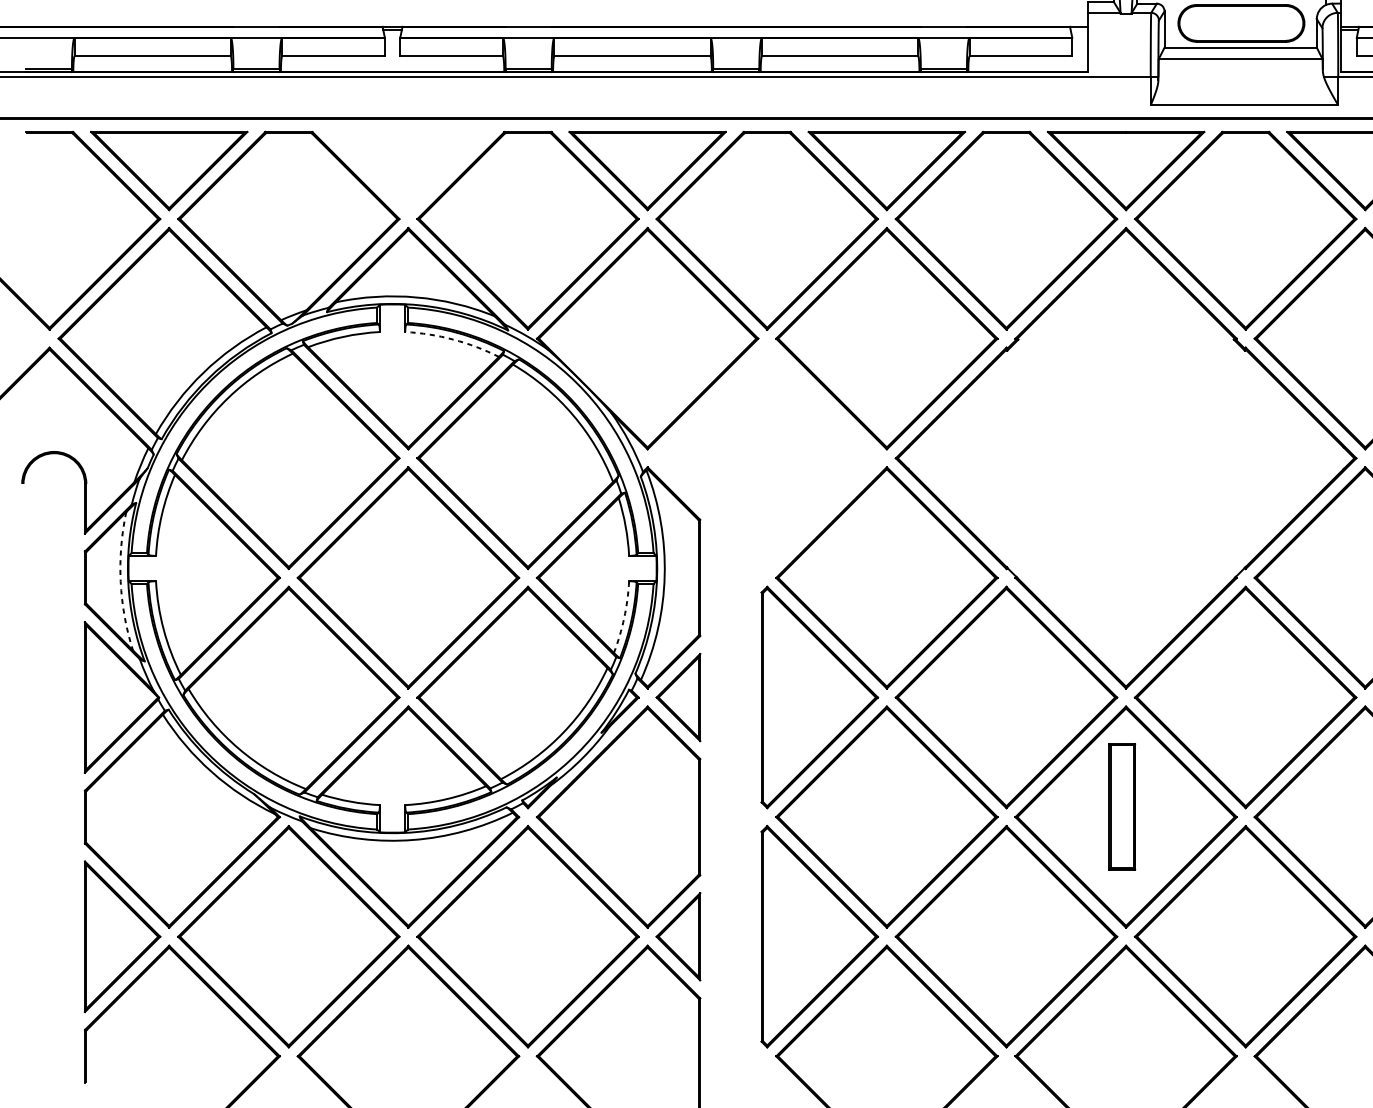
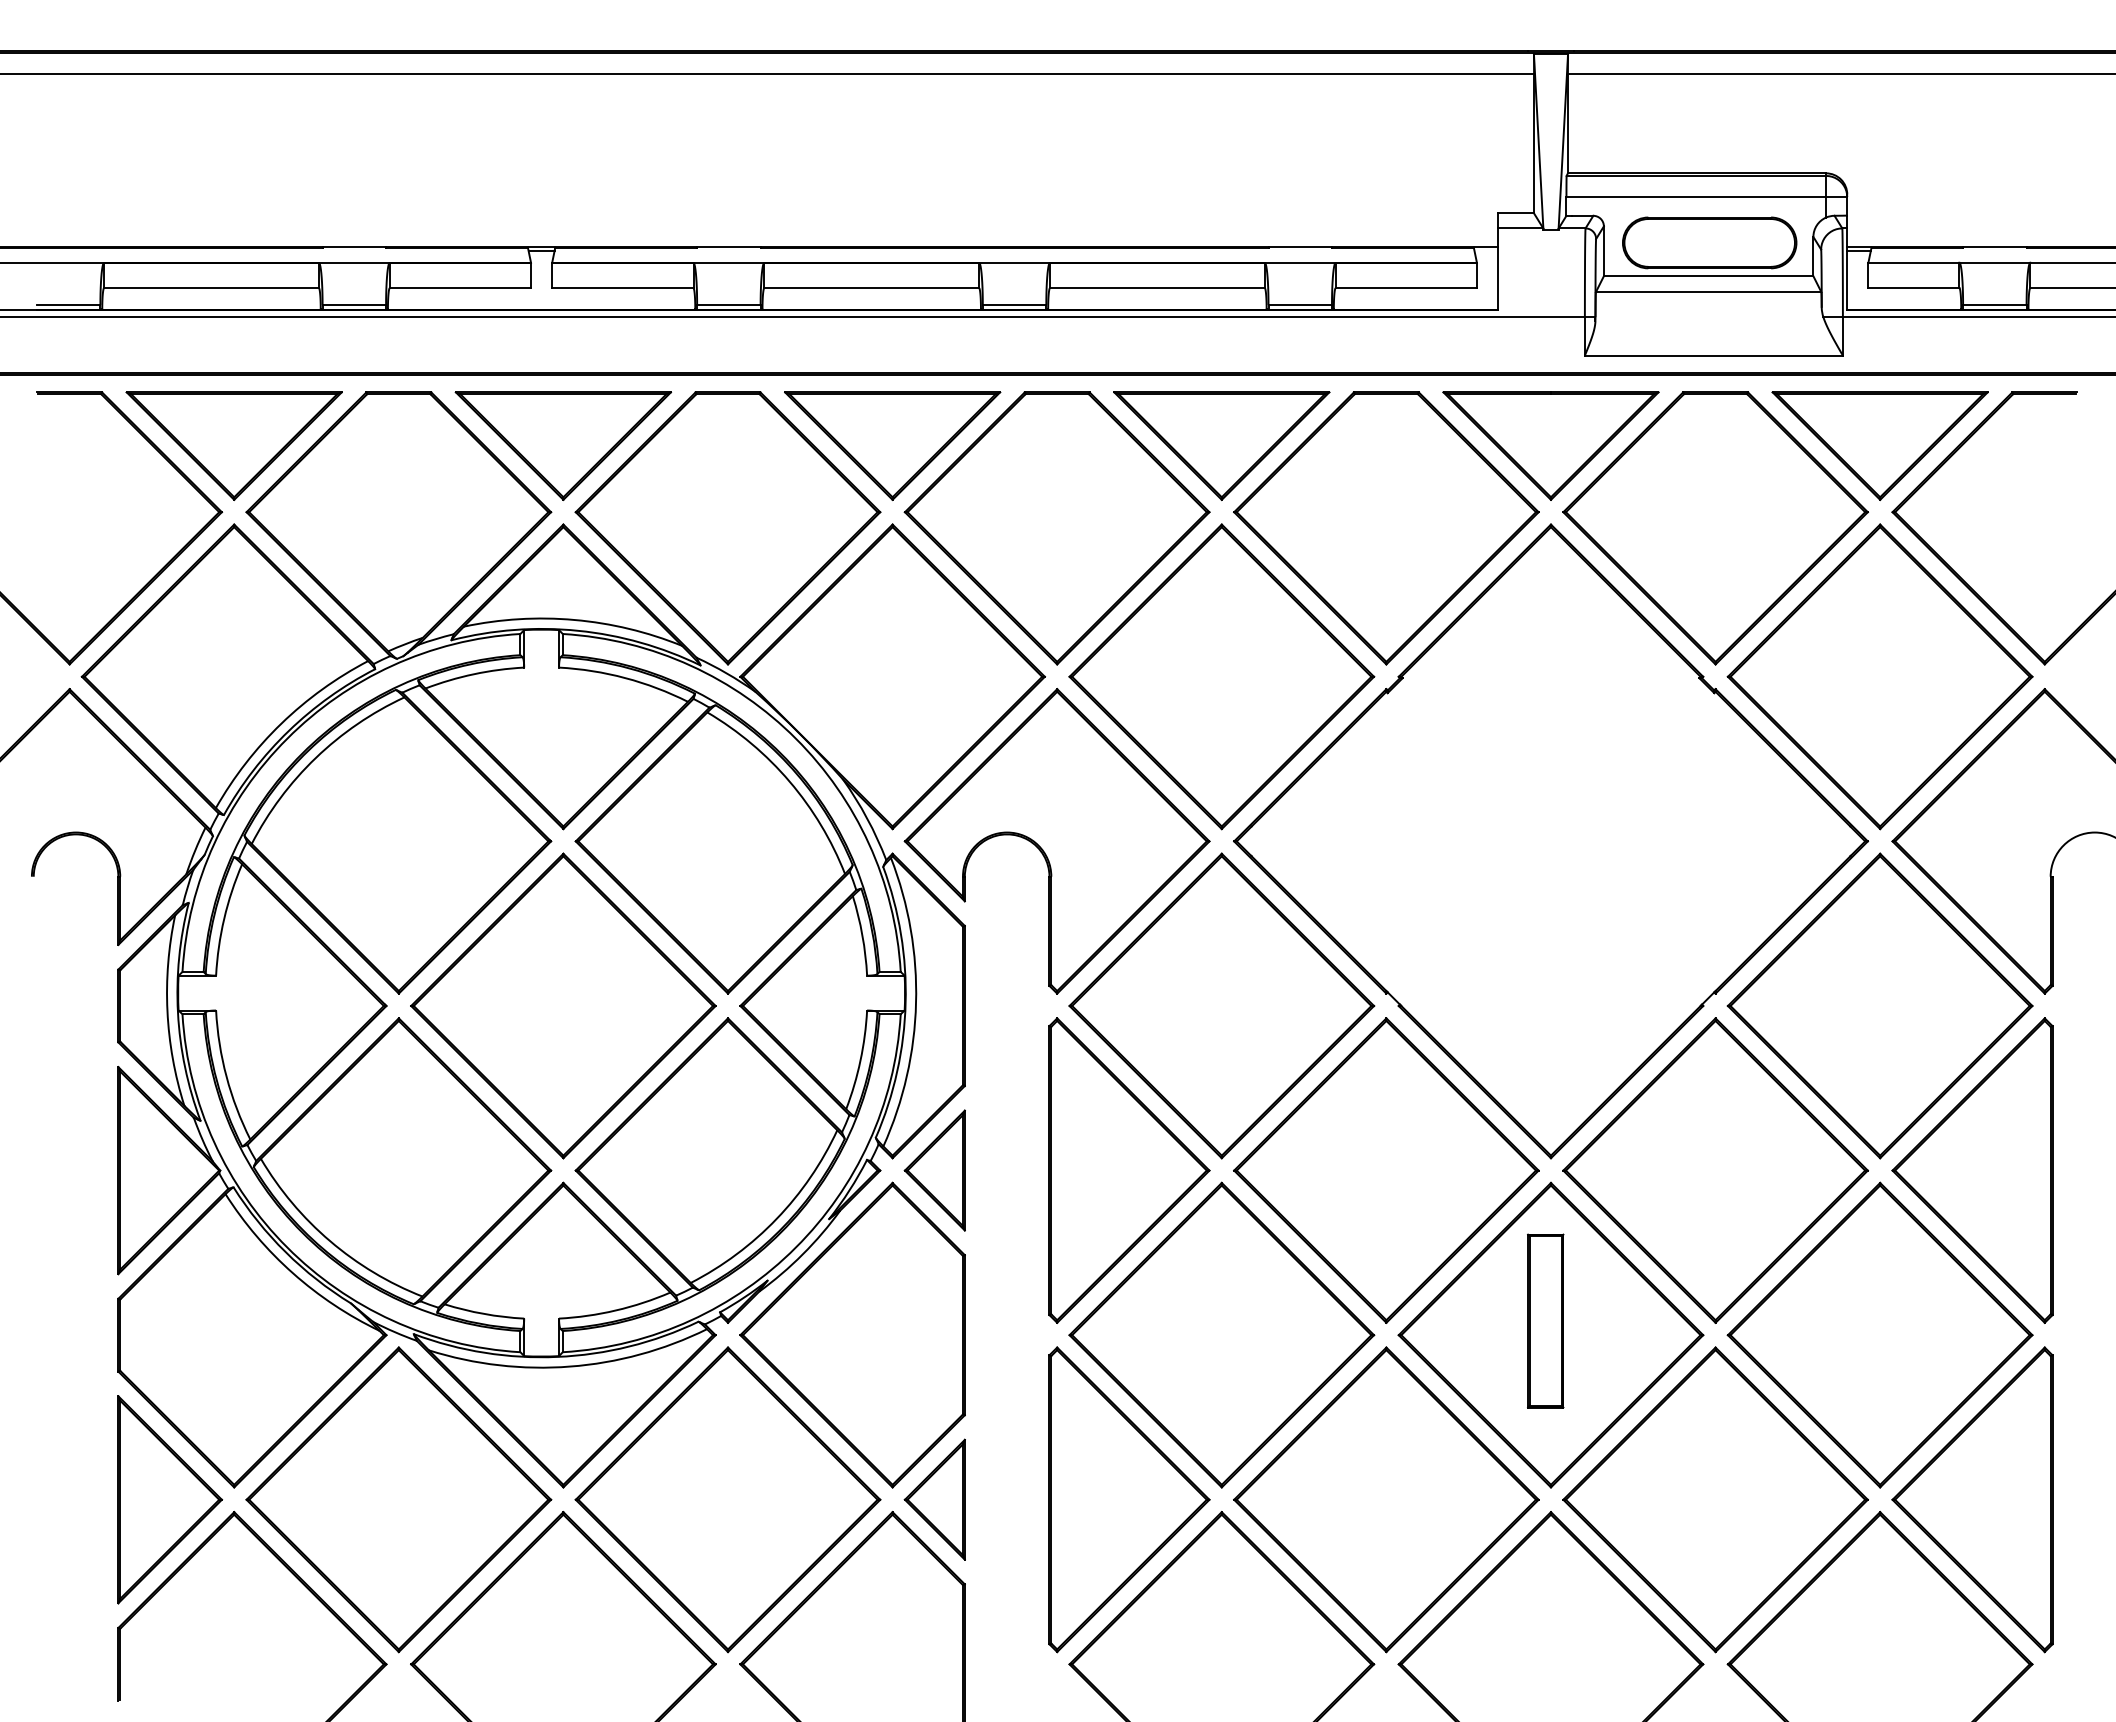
part: (407, 170) -> (562, 445), added
arc: (453, 339) -> (625, 678), dashed -> solid
part: (766, 458) -> (1056, 841), added
arc: (120, 581) -> (167, 1011), dashed -> solid
arc: (624, 617) -> (860, 1060), dashed -> solid

